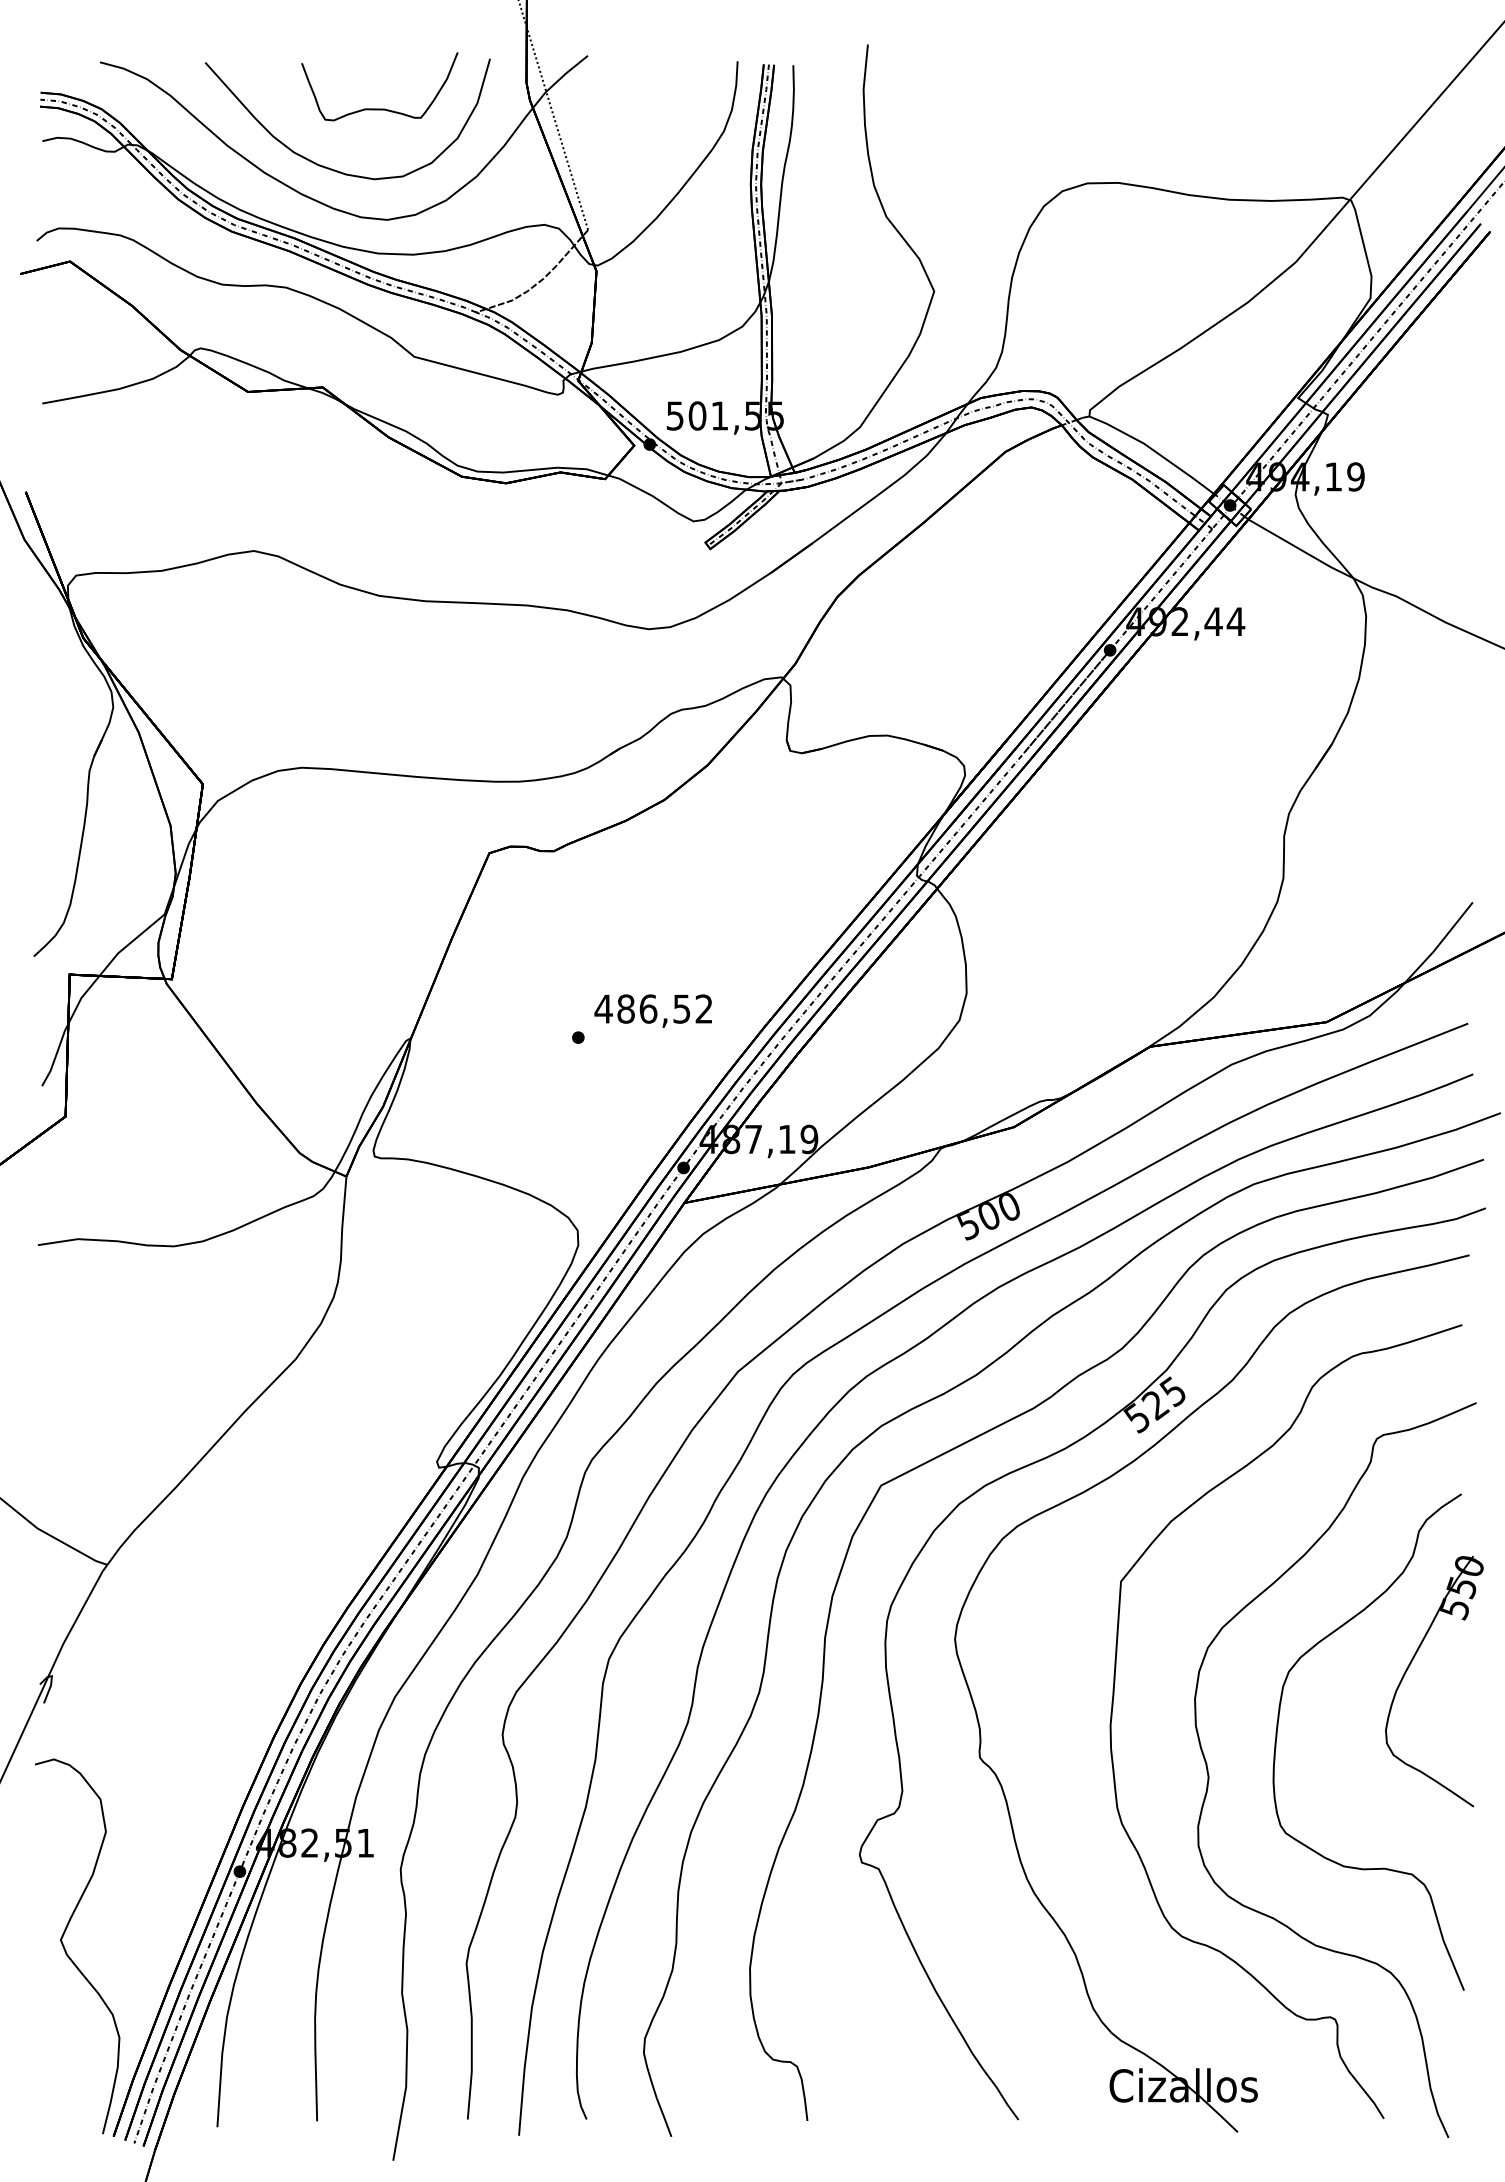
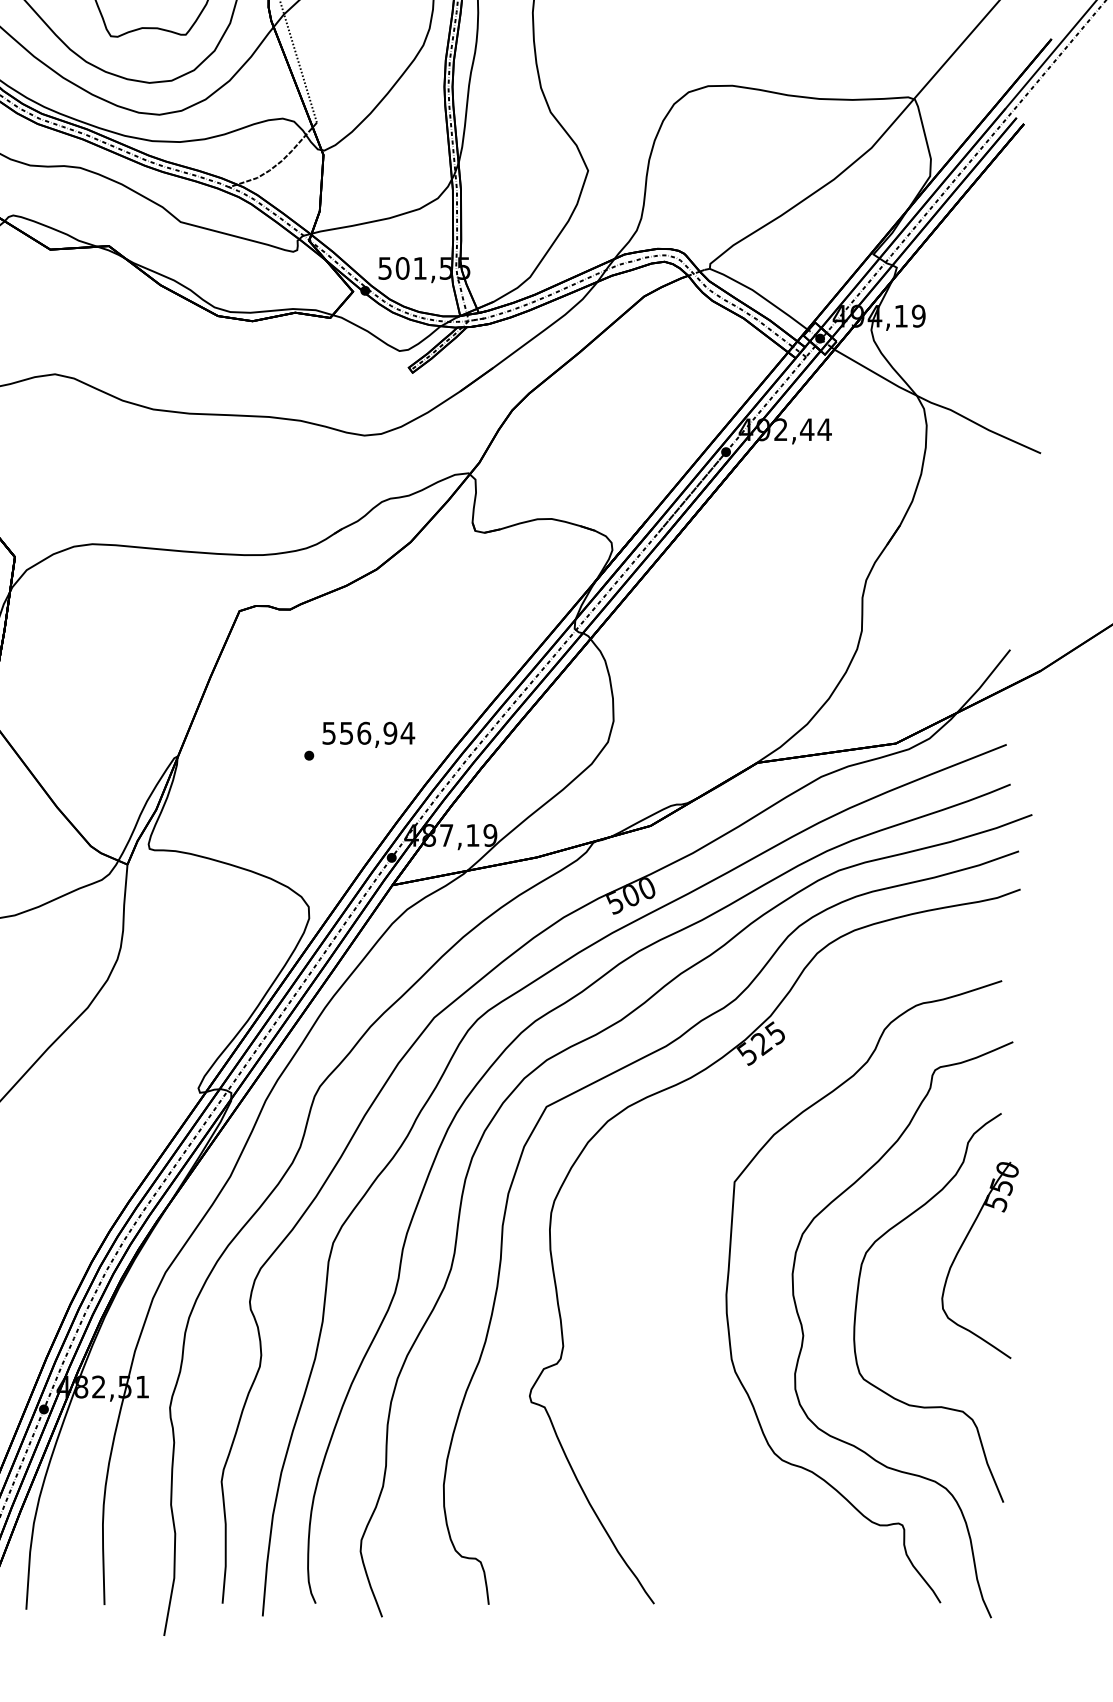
text: (653, 1008) -> (368, 732), 486,52 -> 556,94
part: (1002, 1785) -> (641, 1341), removed

